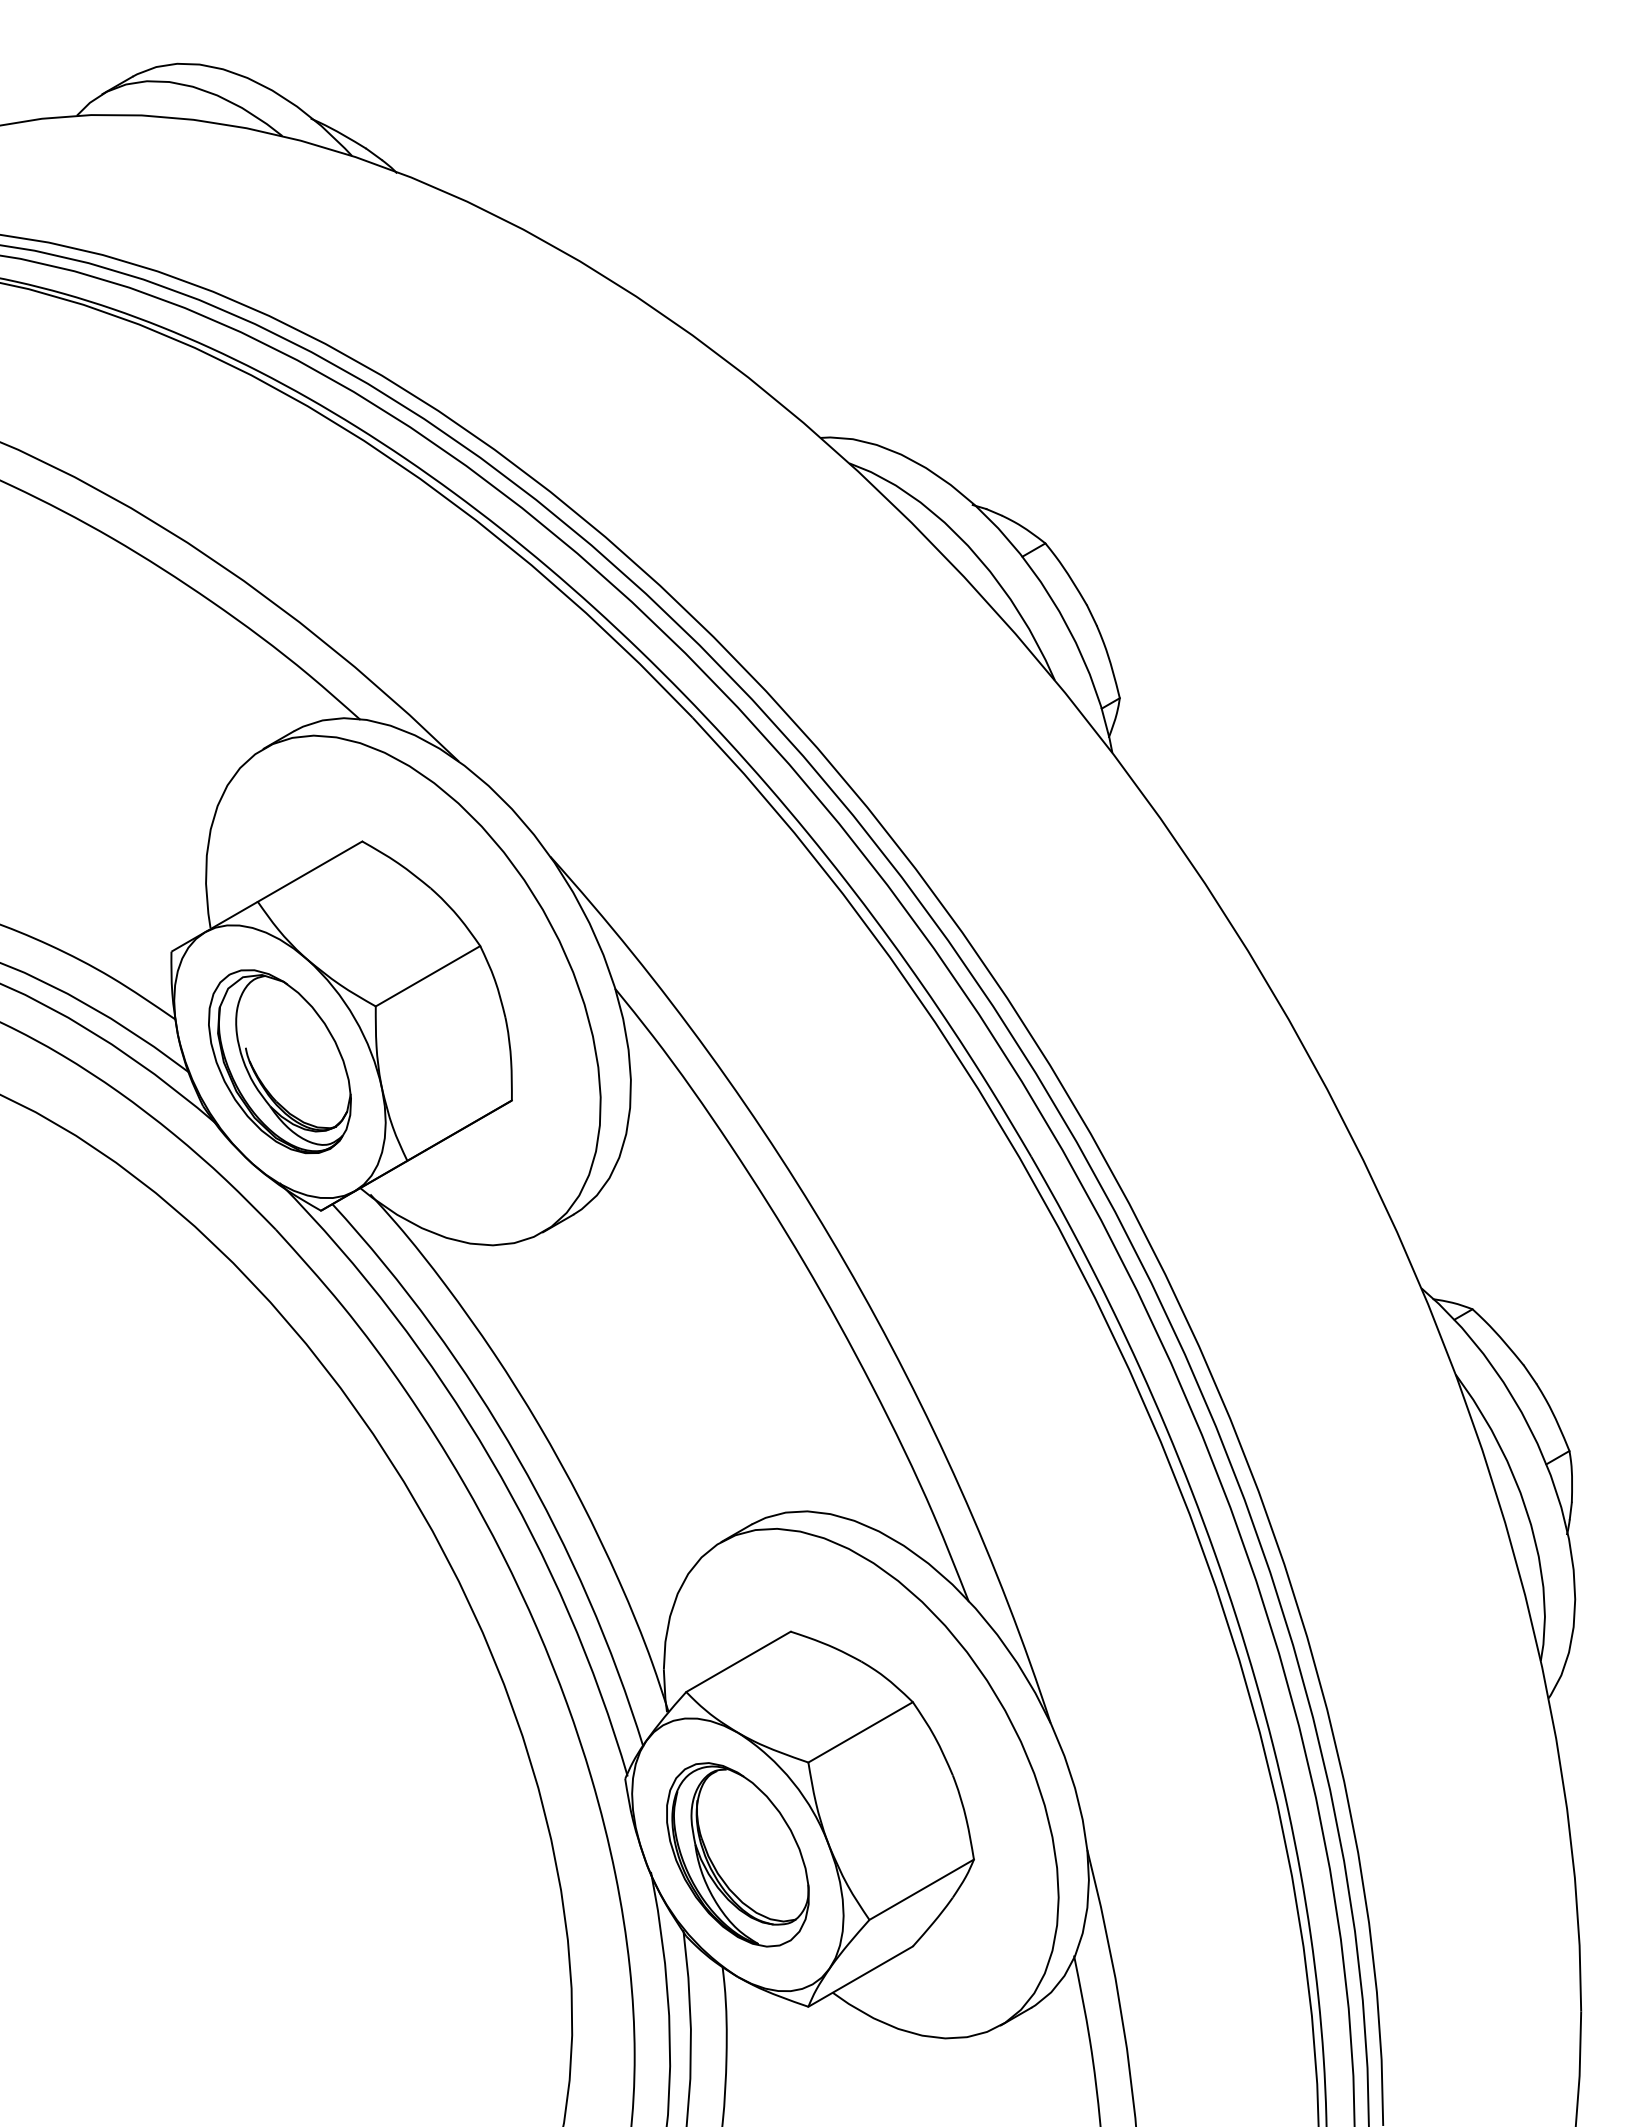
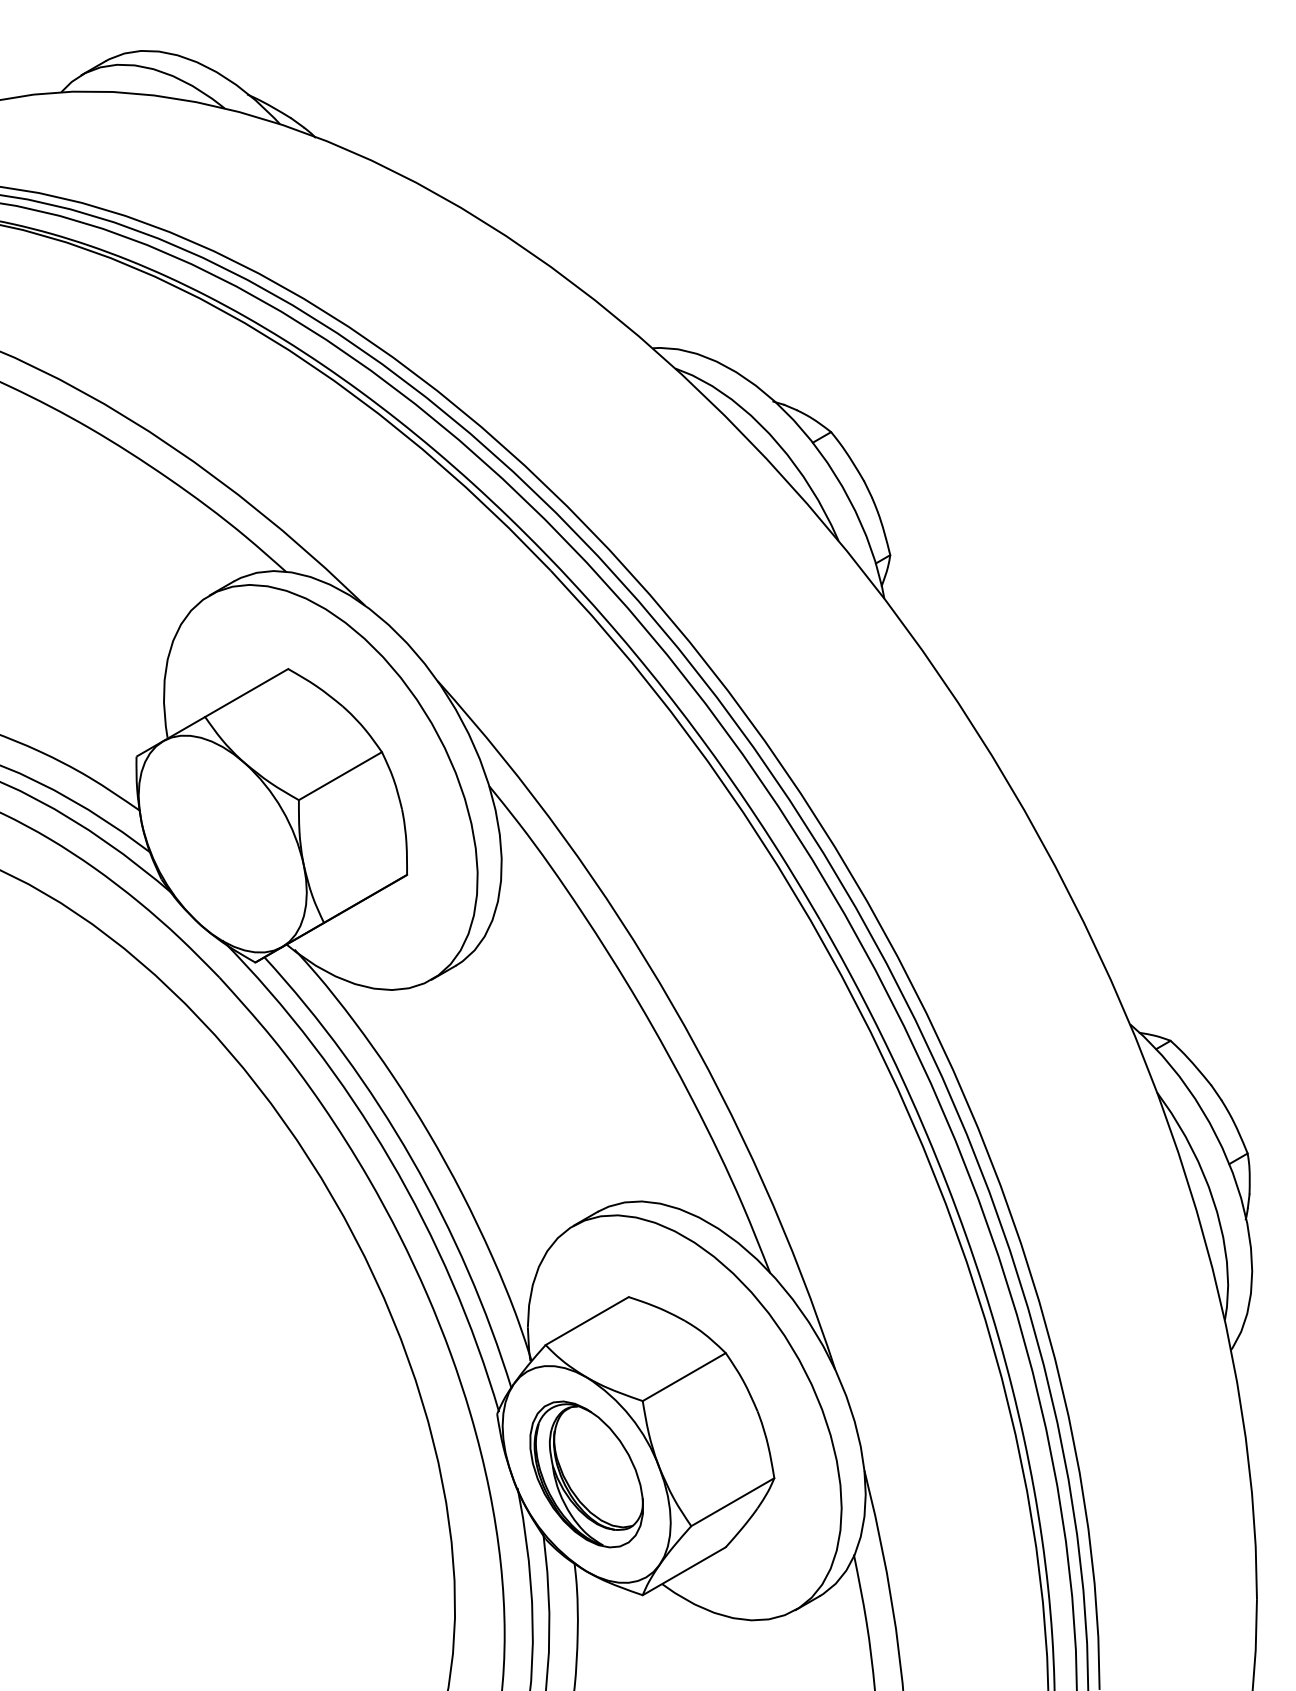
part: (279, 1061) -> (222, 843), removed

